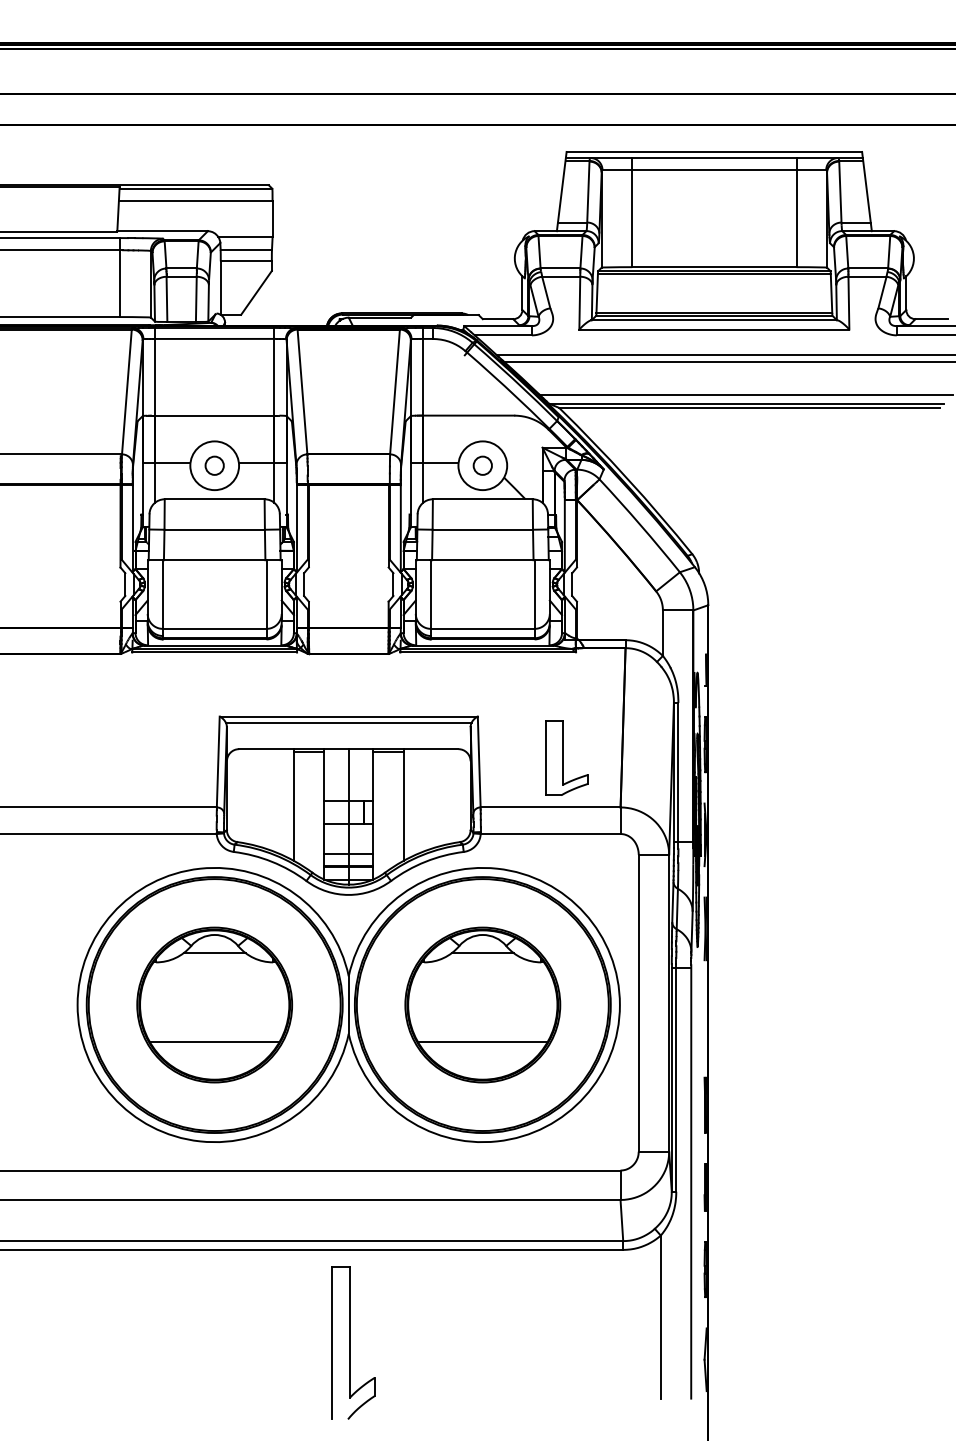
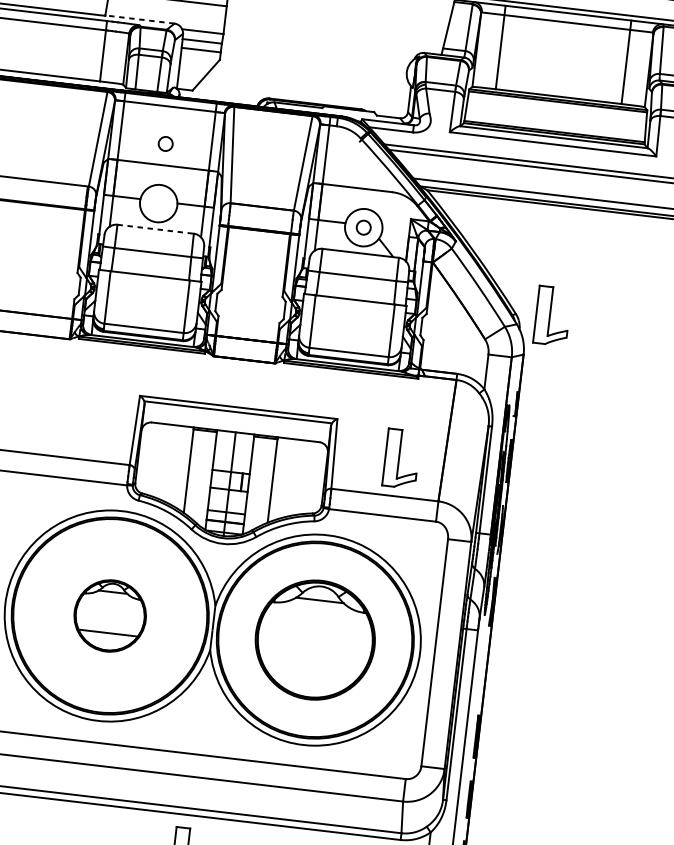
line: (162, 231) -> (139, 19), solid -> dashed
circle: (214, 465) -> (165, 143), moved
line: (214, 499) -> (155, 229), solid -> dashed
part: (739, 550) -> (552, 315), added
part: (214, 1004) -> (110, 615), size x0.6
line: (482, 1042) -> (311, 668), removed

